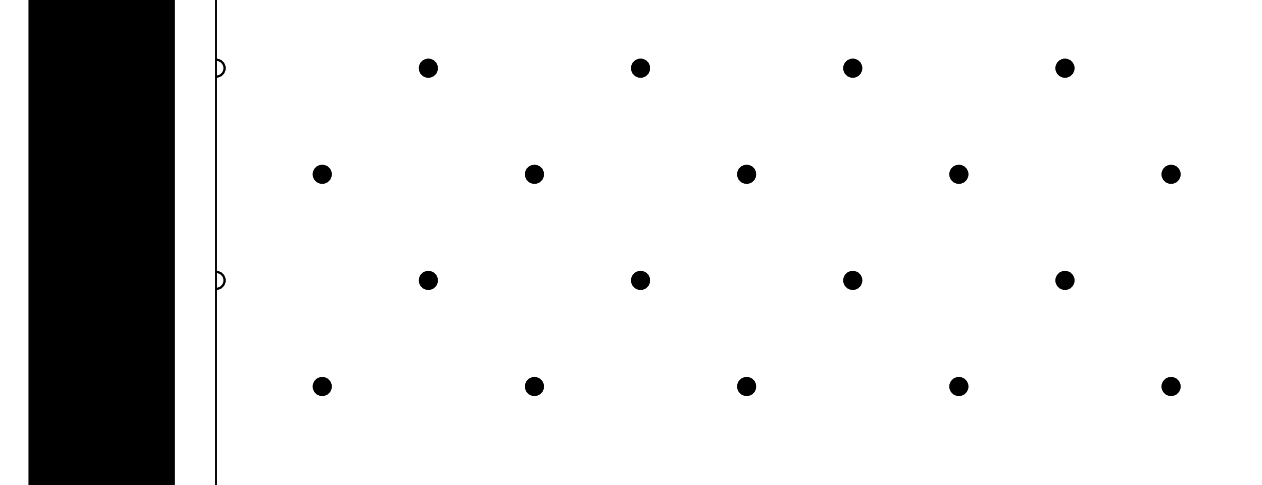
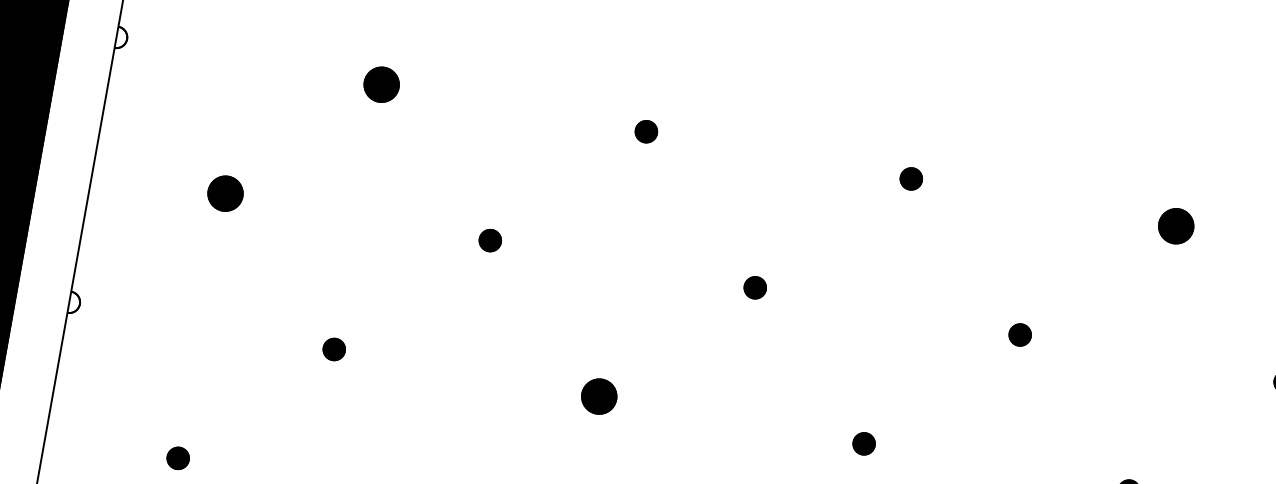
part: (427, 67) -> (380, 83), size x1.6
part: (1064, 67) -> (1175, 225), size x1.6
part: (321, 173) -> (224, 192), size x1.6
part: (640, 280) -> (599, 396), size x1.6

